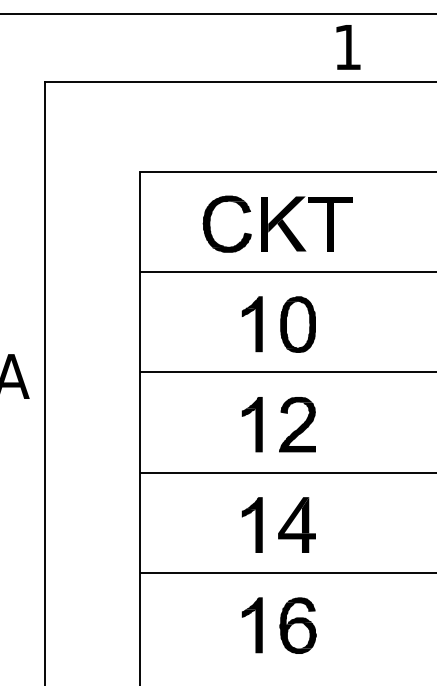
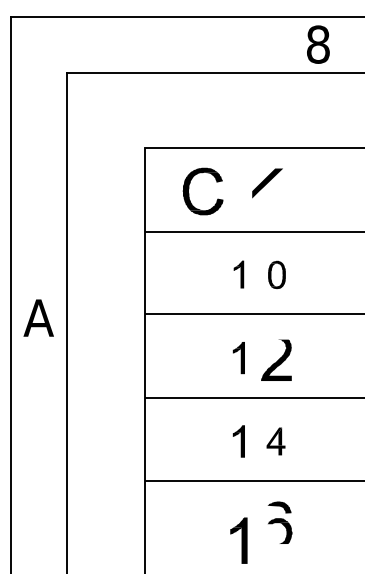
text: (348, 47) -> (318, 44), 1 -> 8
fill: (263, 224) -> (248, 191), removed
fill: (330, 224) -> (303, 191), removed
part: (210, 226) -> (189, 193), moved
fill: (291, 234) -> (271, 200), removed
part: (251, 324) -> (238, 274), size x0.6
part: (297, 324) -> (276, 274), size x0.6
fill: (296, 405) -> (275, 342), removed
part: (251, 423) -> (238, 357), size x0.7
part: (251, 525) -> (238, 441), size x0.7
part: (296, 525) -> (275, 441), size x0.6
part: (251, 625) -> (238, 540), moved
fill: (295, 627) -> (274, 526), removed

